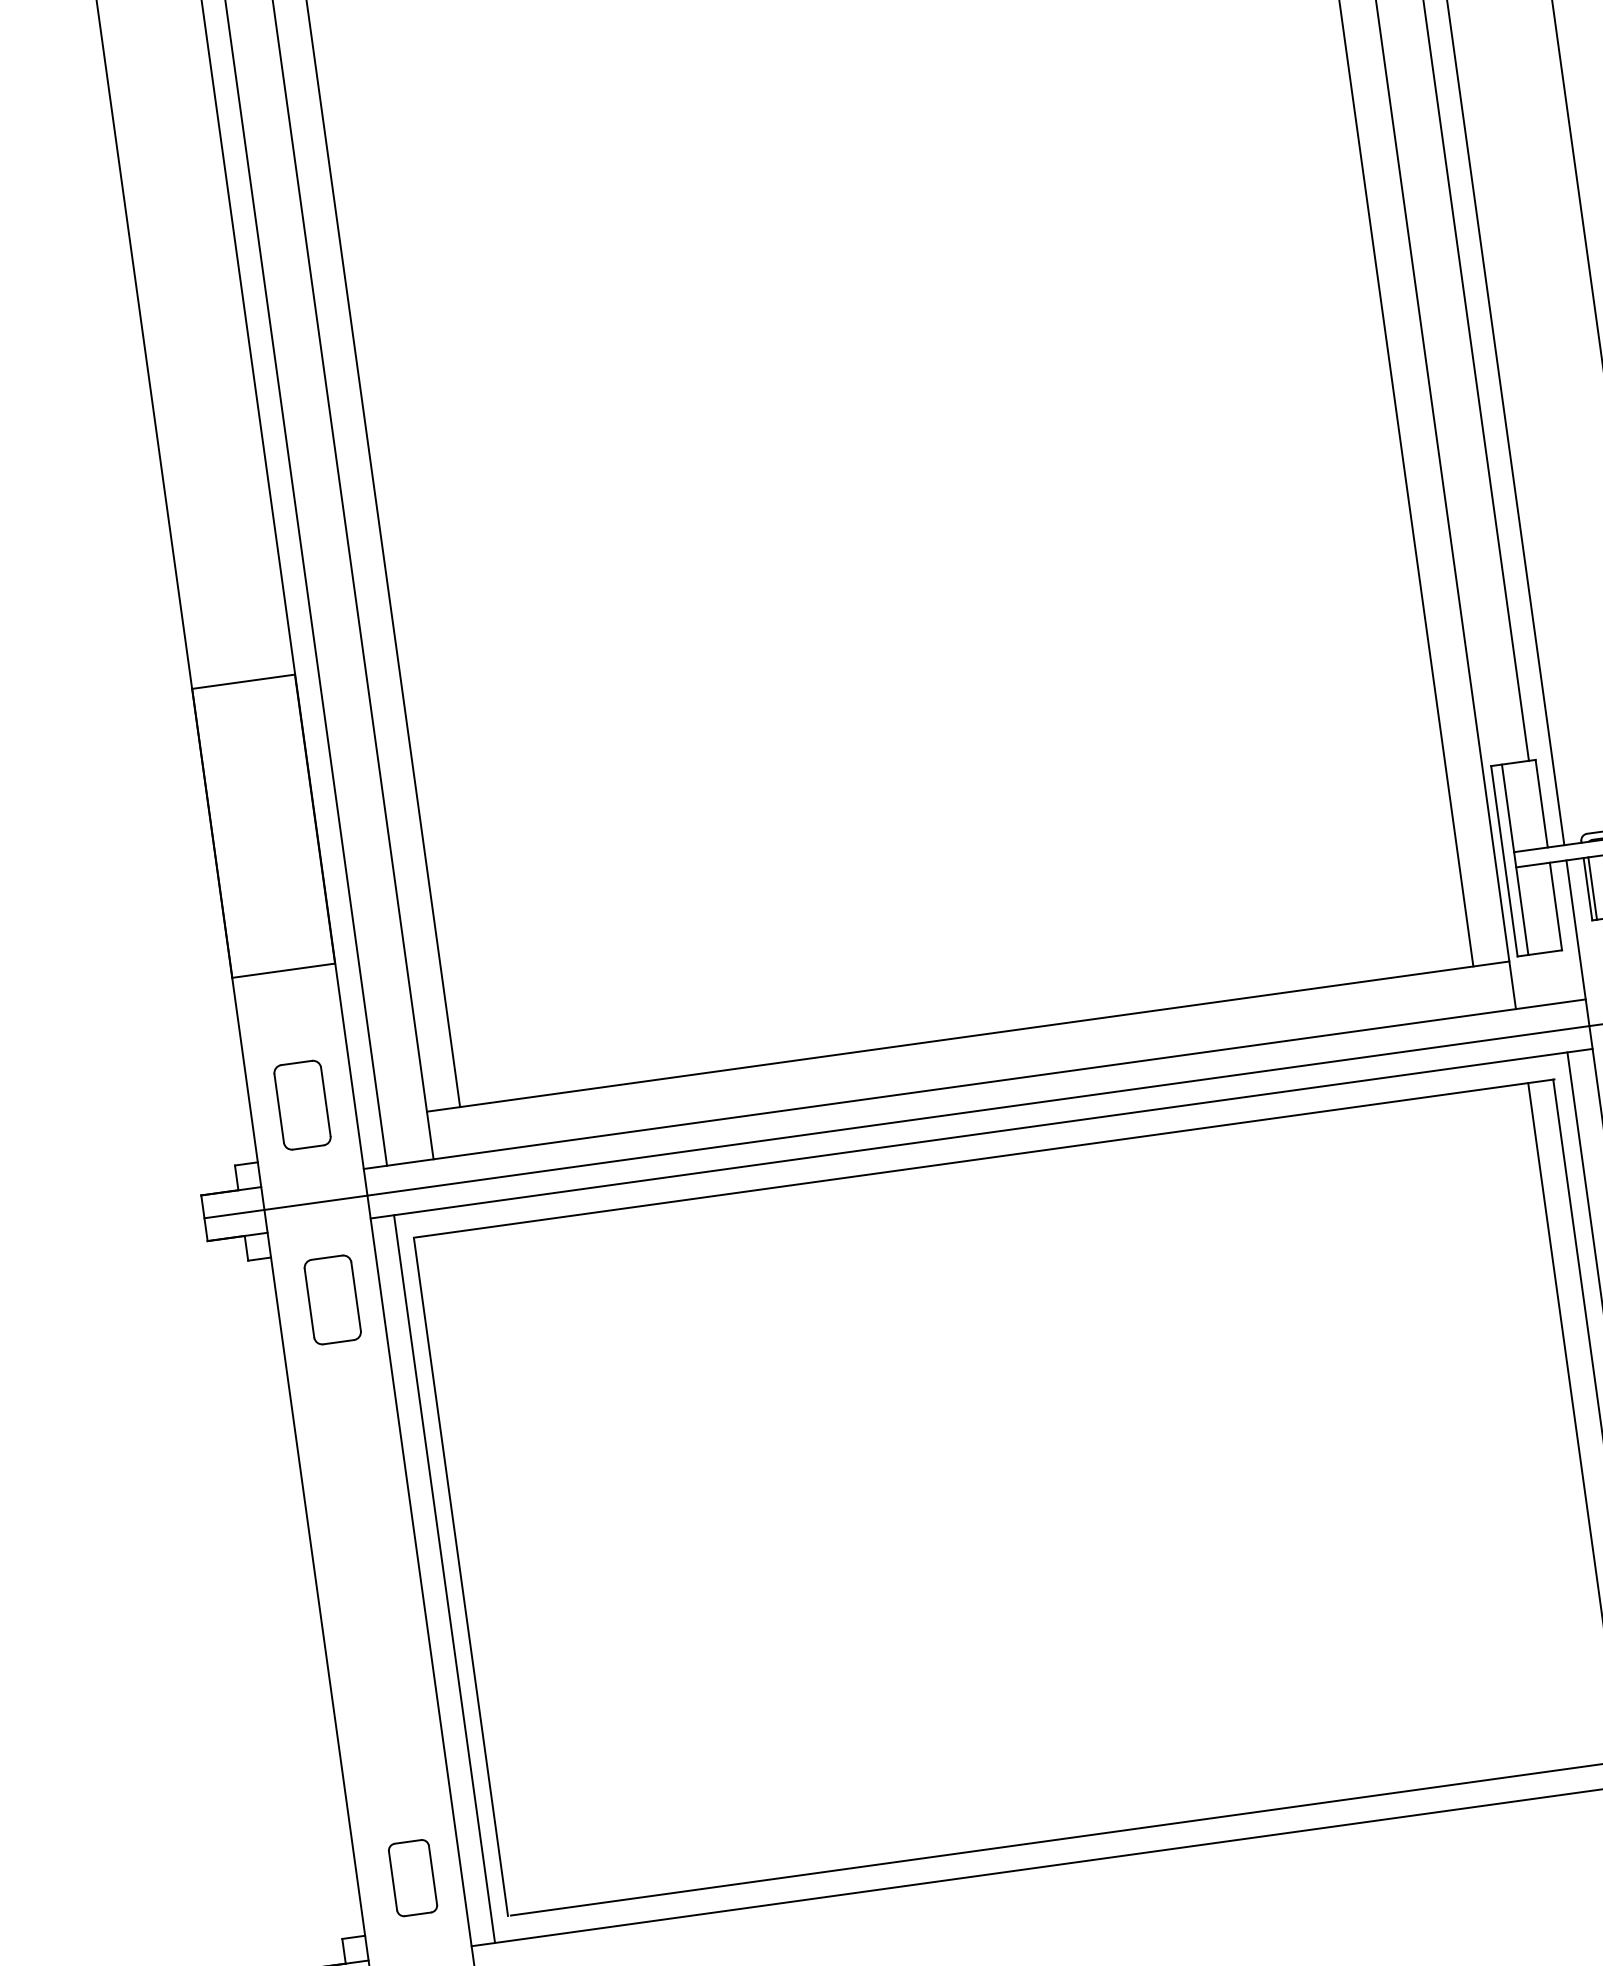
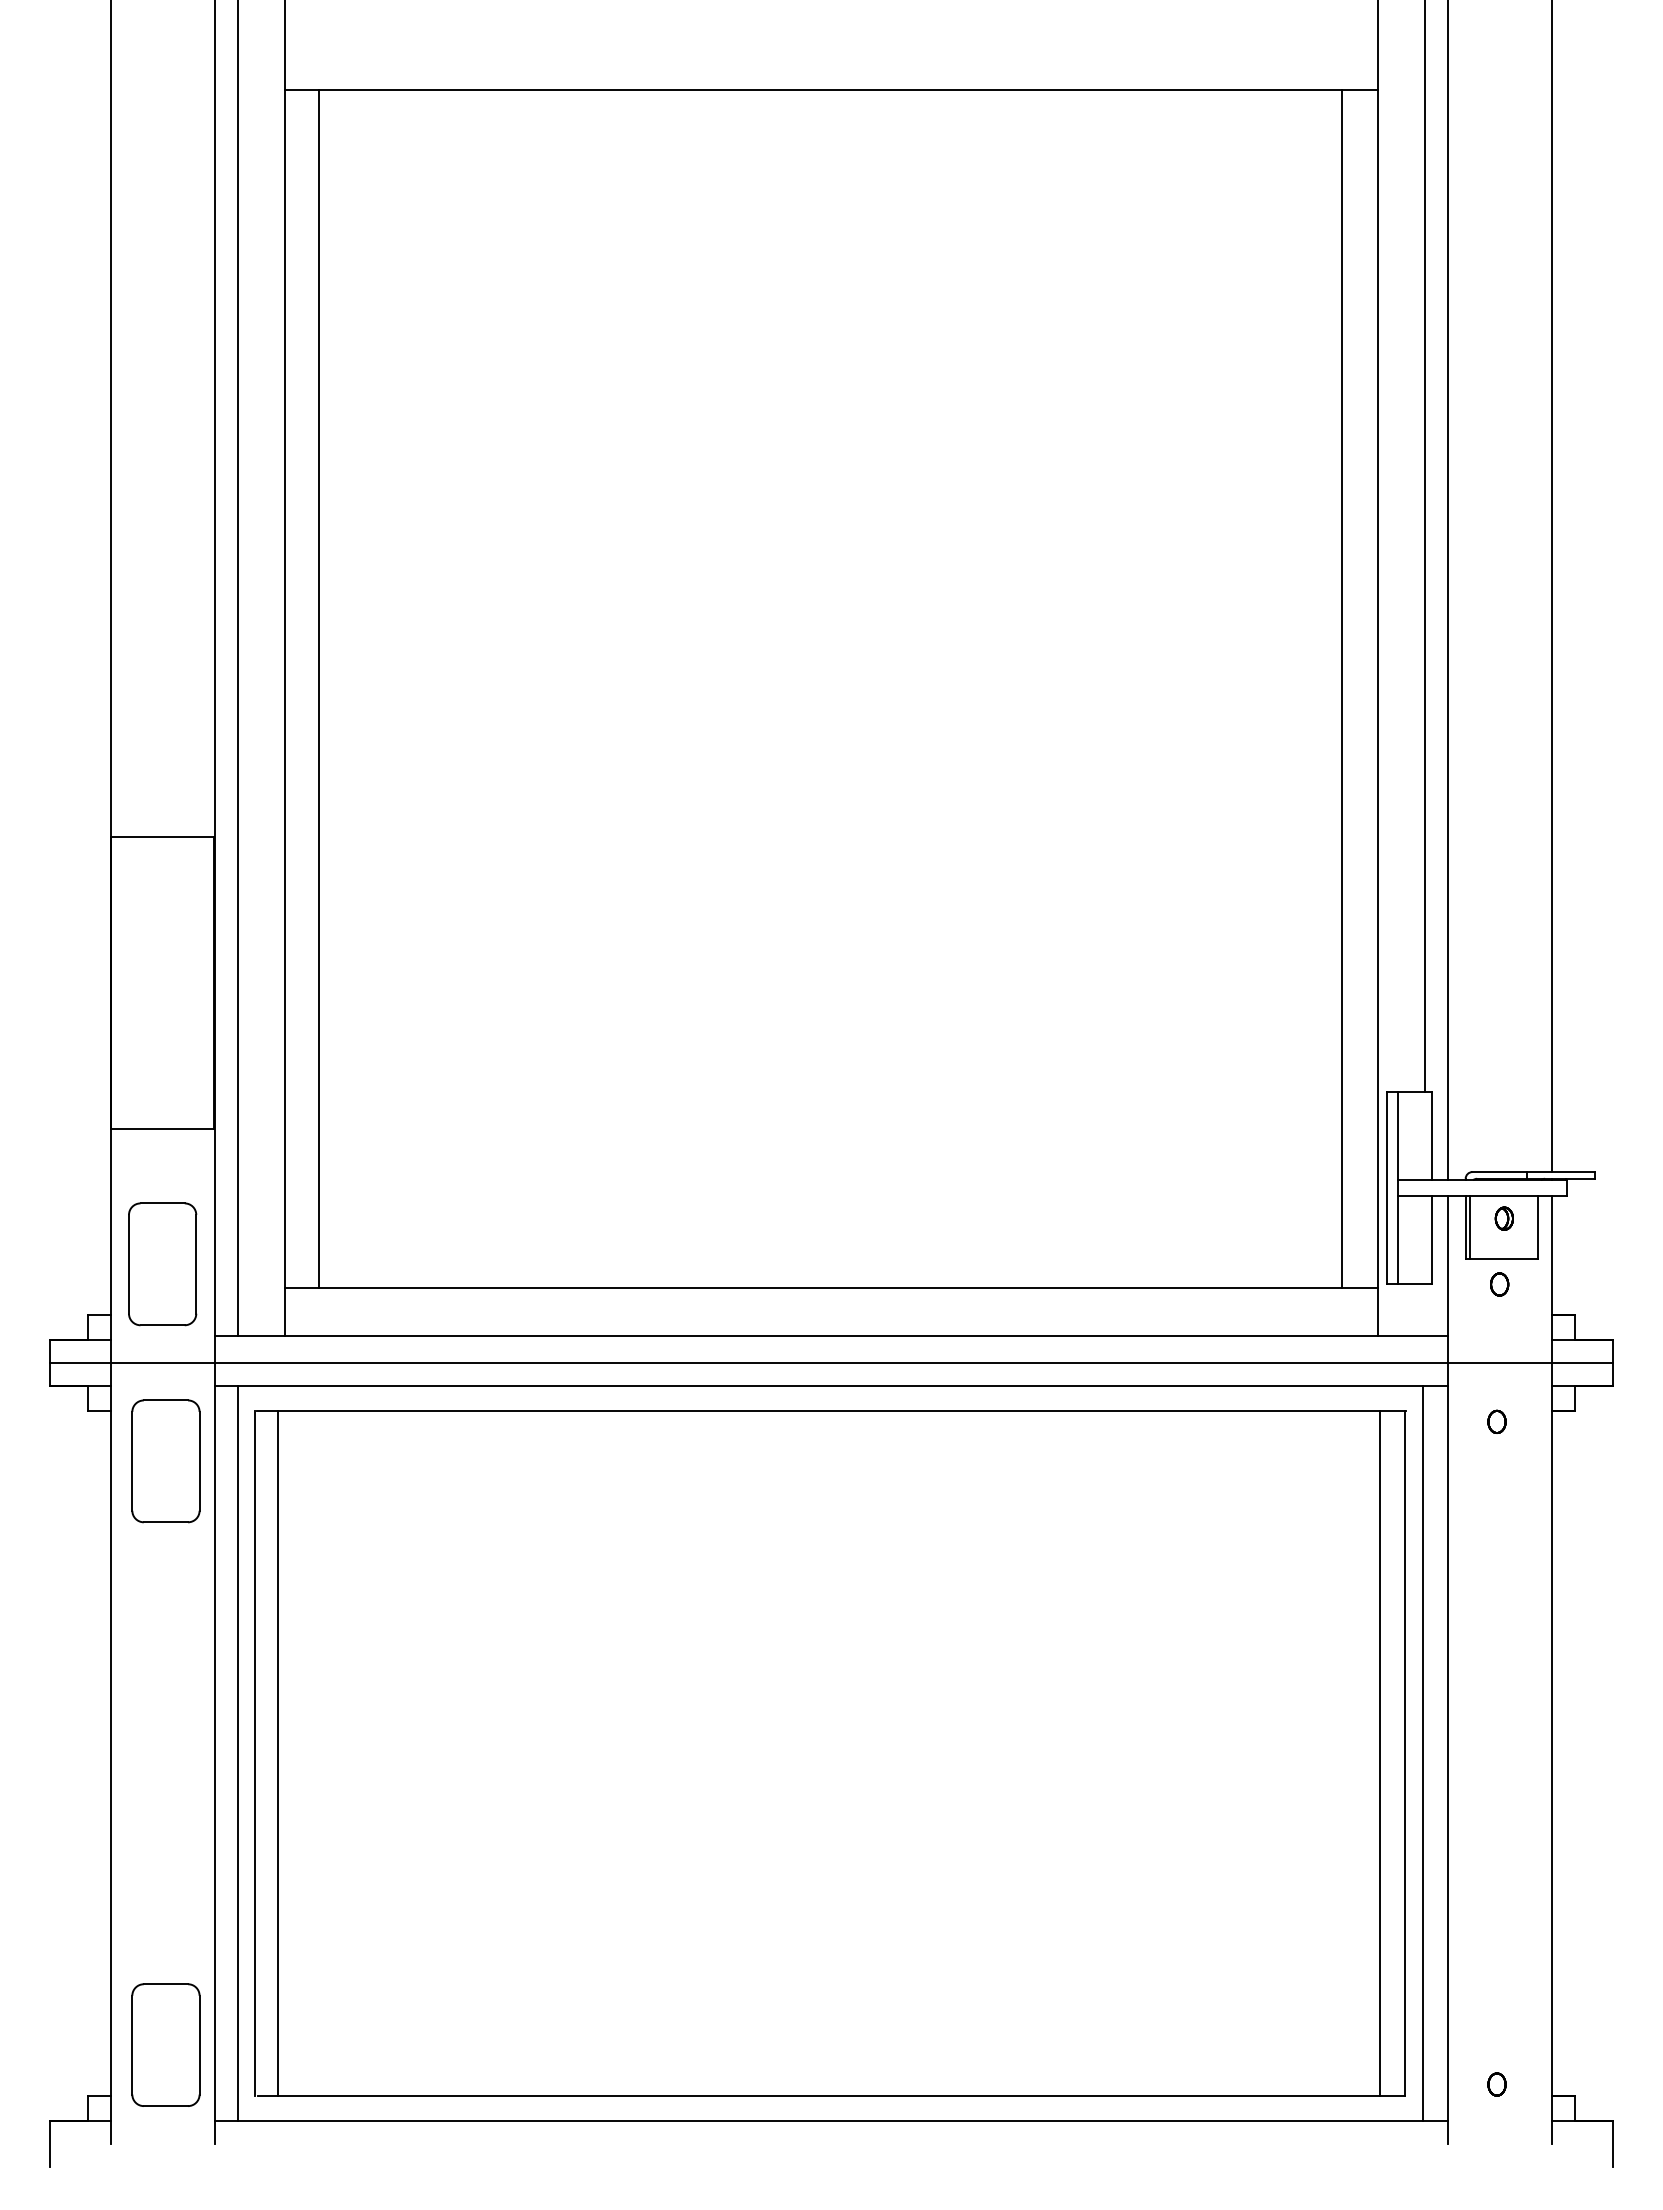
part: (302, 1105) -> (162, 1264), size x1.43
part: (332, 1300) -> (165, 1461), size x1.43
line: (484, 1572) -> (278, 1752), added
part: (412, 1877) -> (165, 2044), size x1.67

